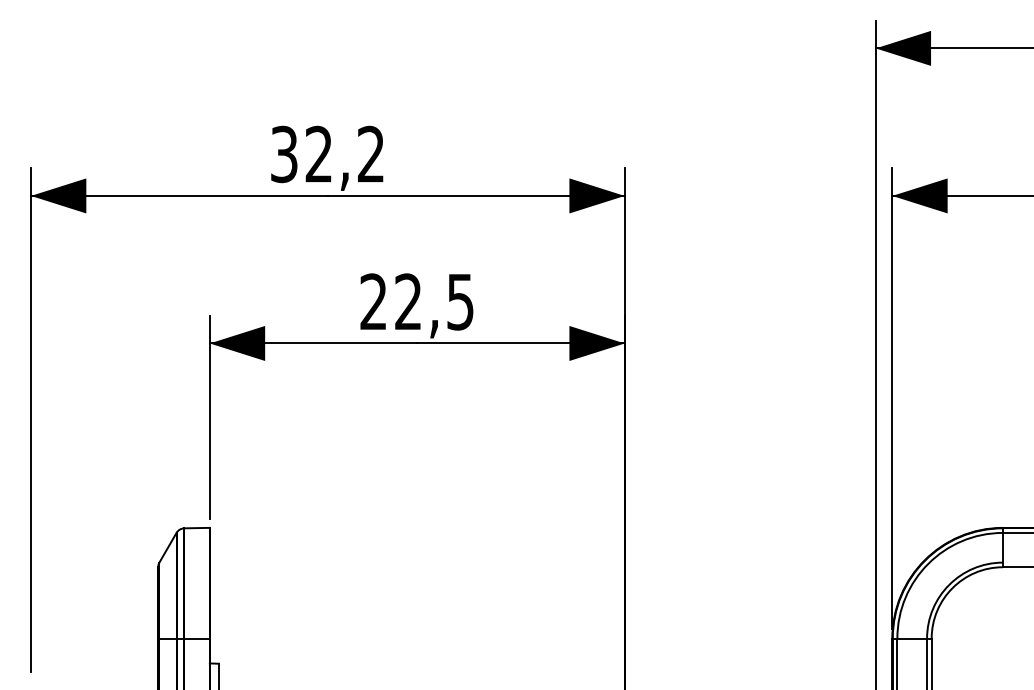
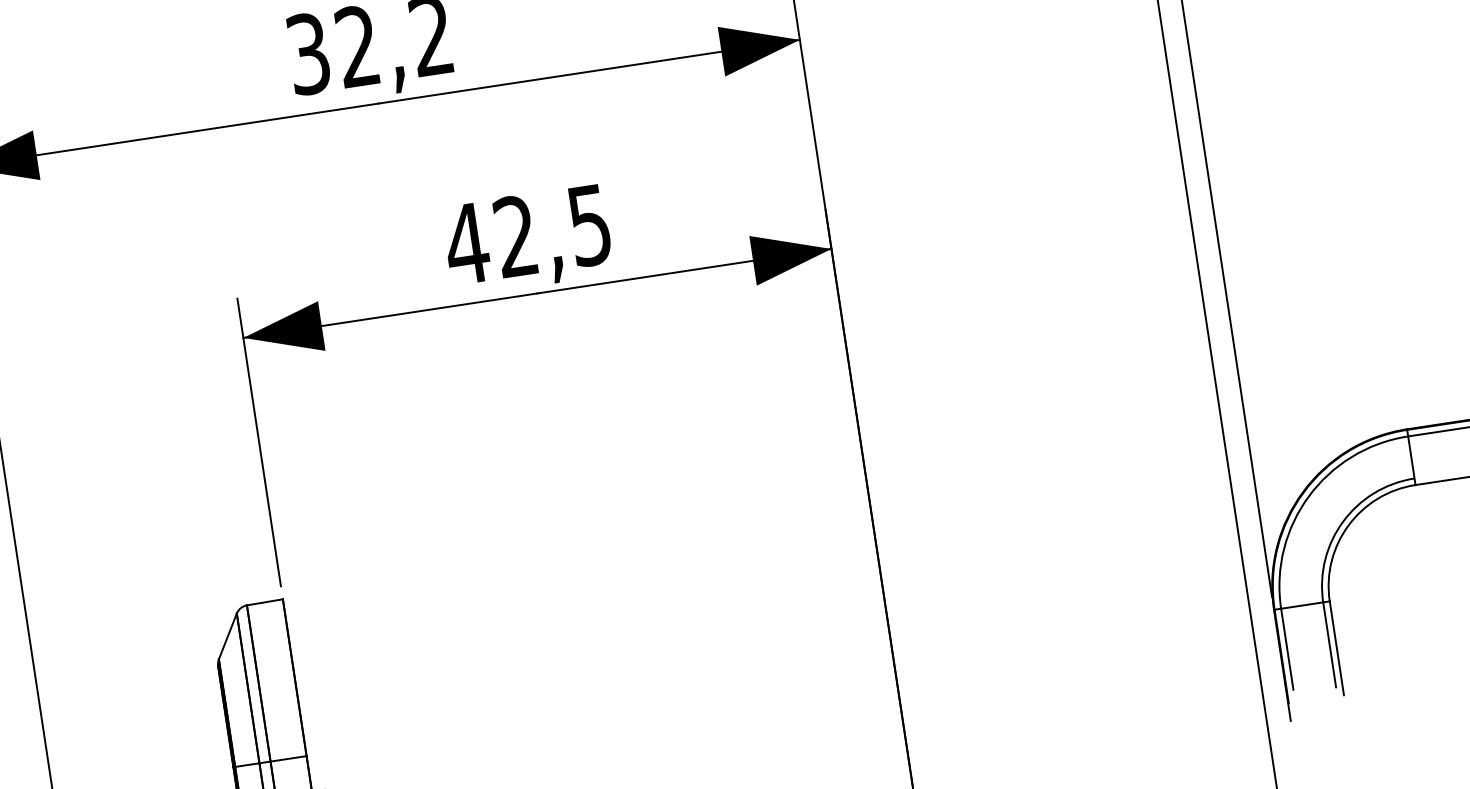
text: (373, 301) -> (466, 243), 22,5 -> 42,5

